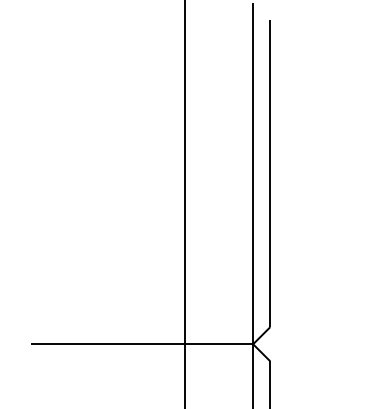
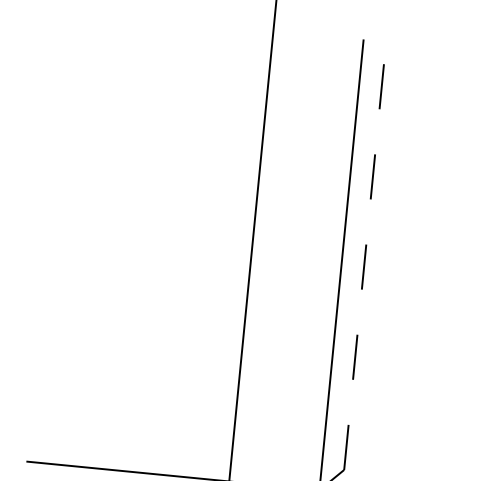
line: (270, 173) -> (364, 267), solid -> dashed

